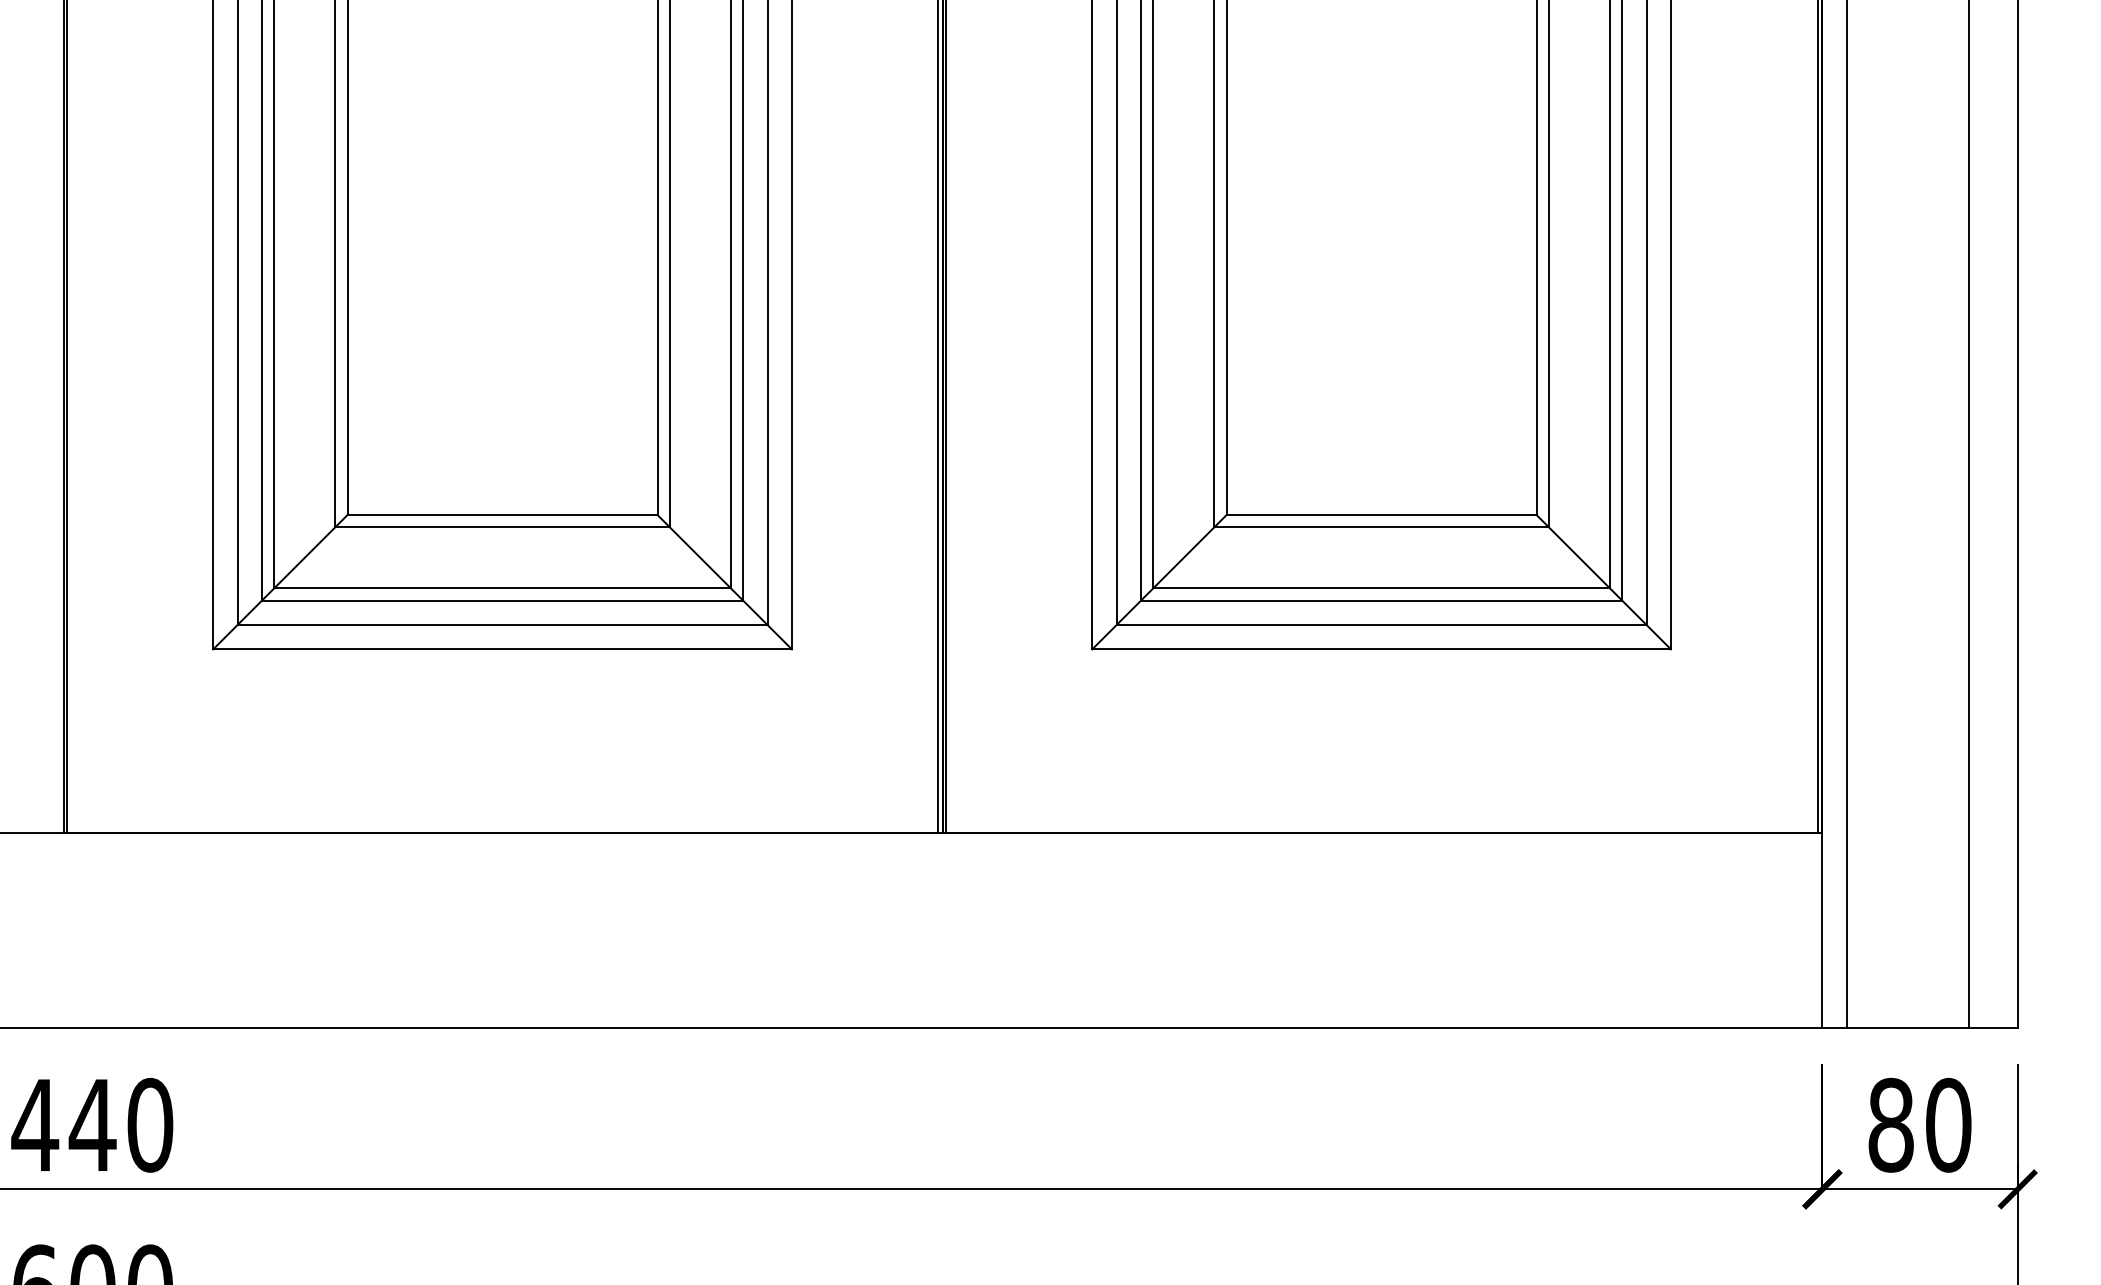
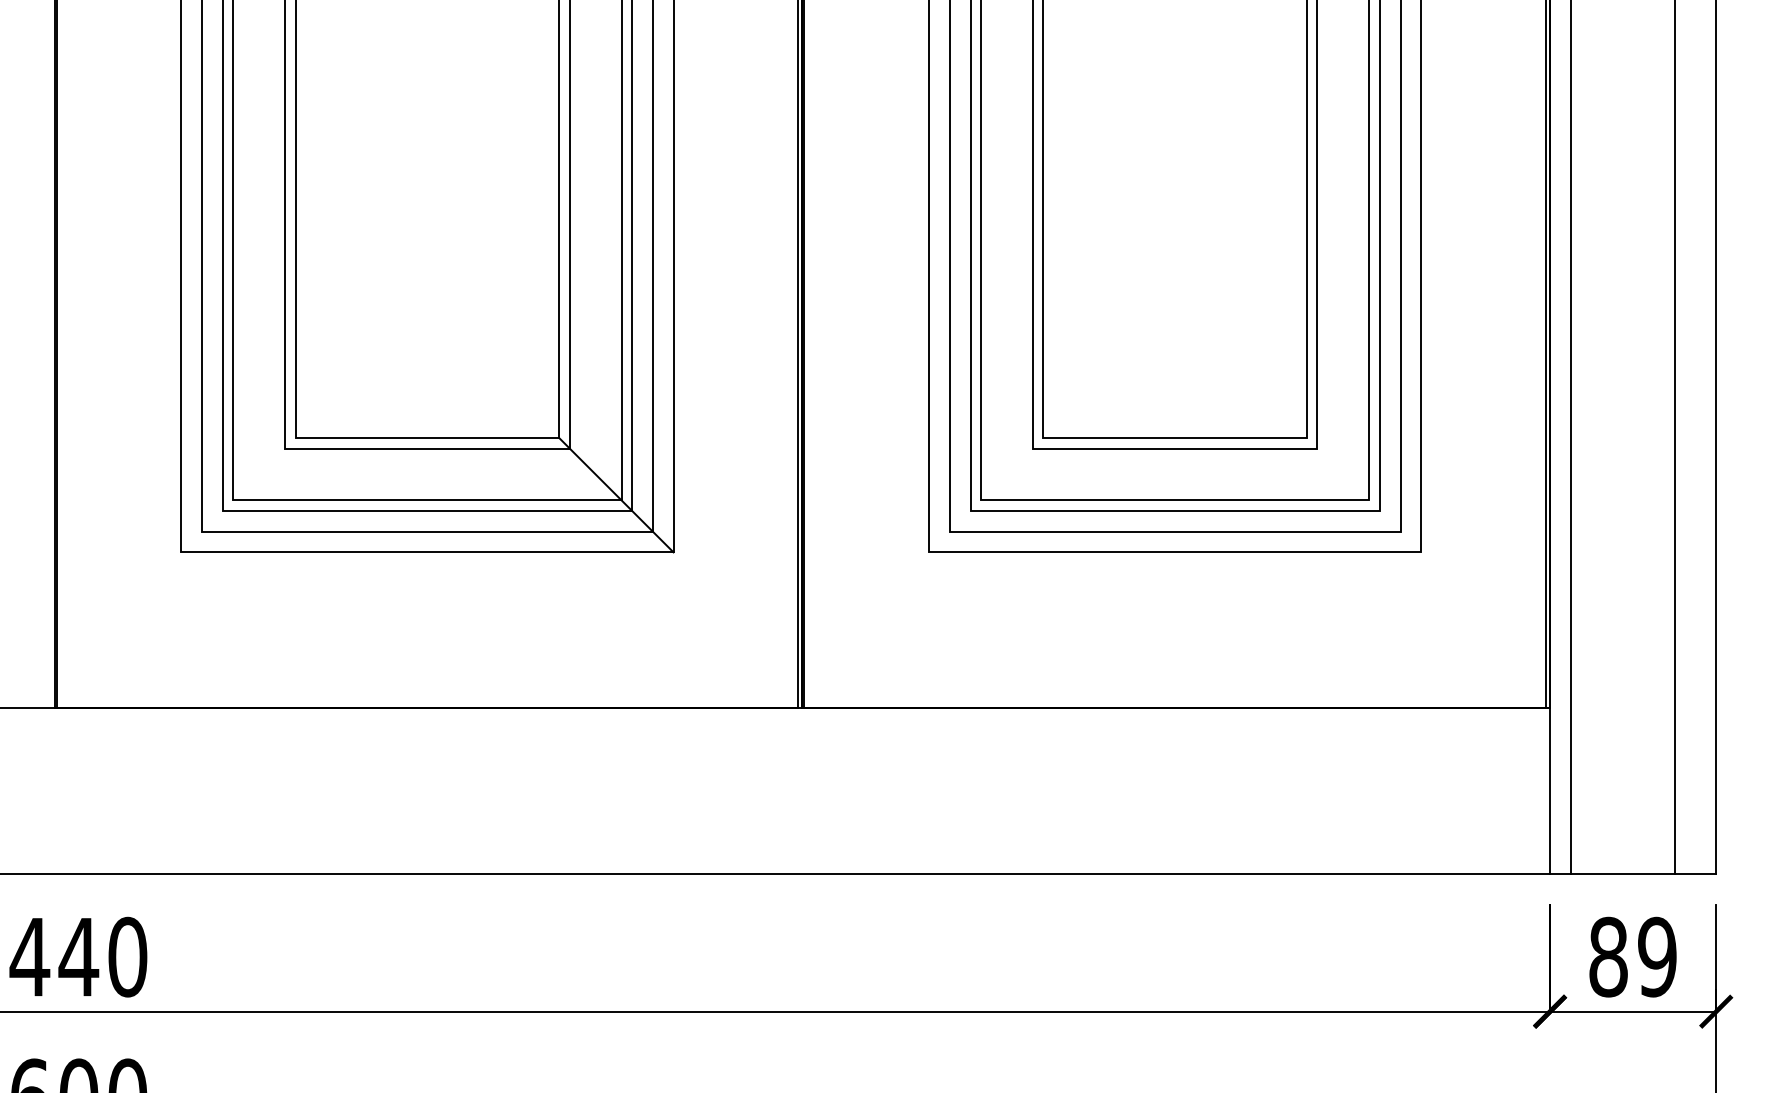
line: (280, 582) -> (238, 495), removed
line: (1159, 582) -> (986, 495), removed
line: (1603, 582) -> (1363, 495), removed
text: (1948, 1125) -> (1657, 957), 80 -> 89

